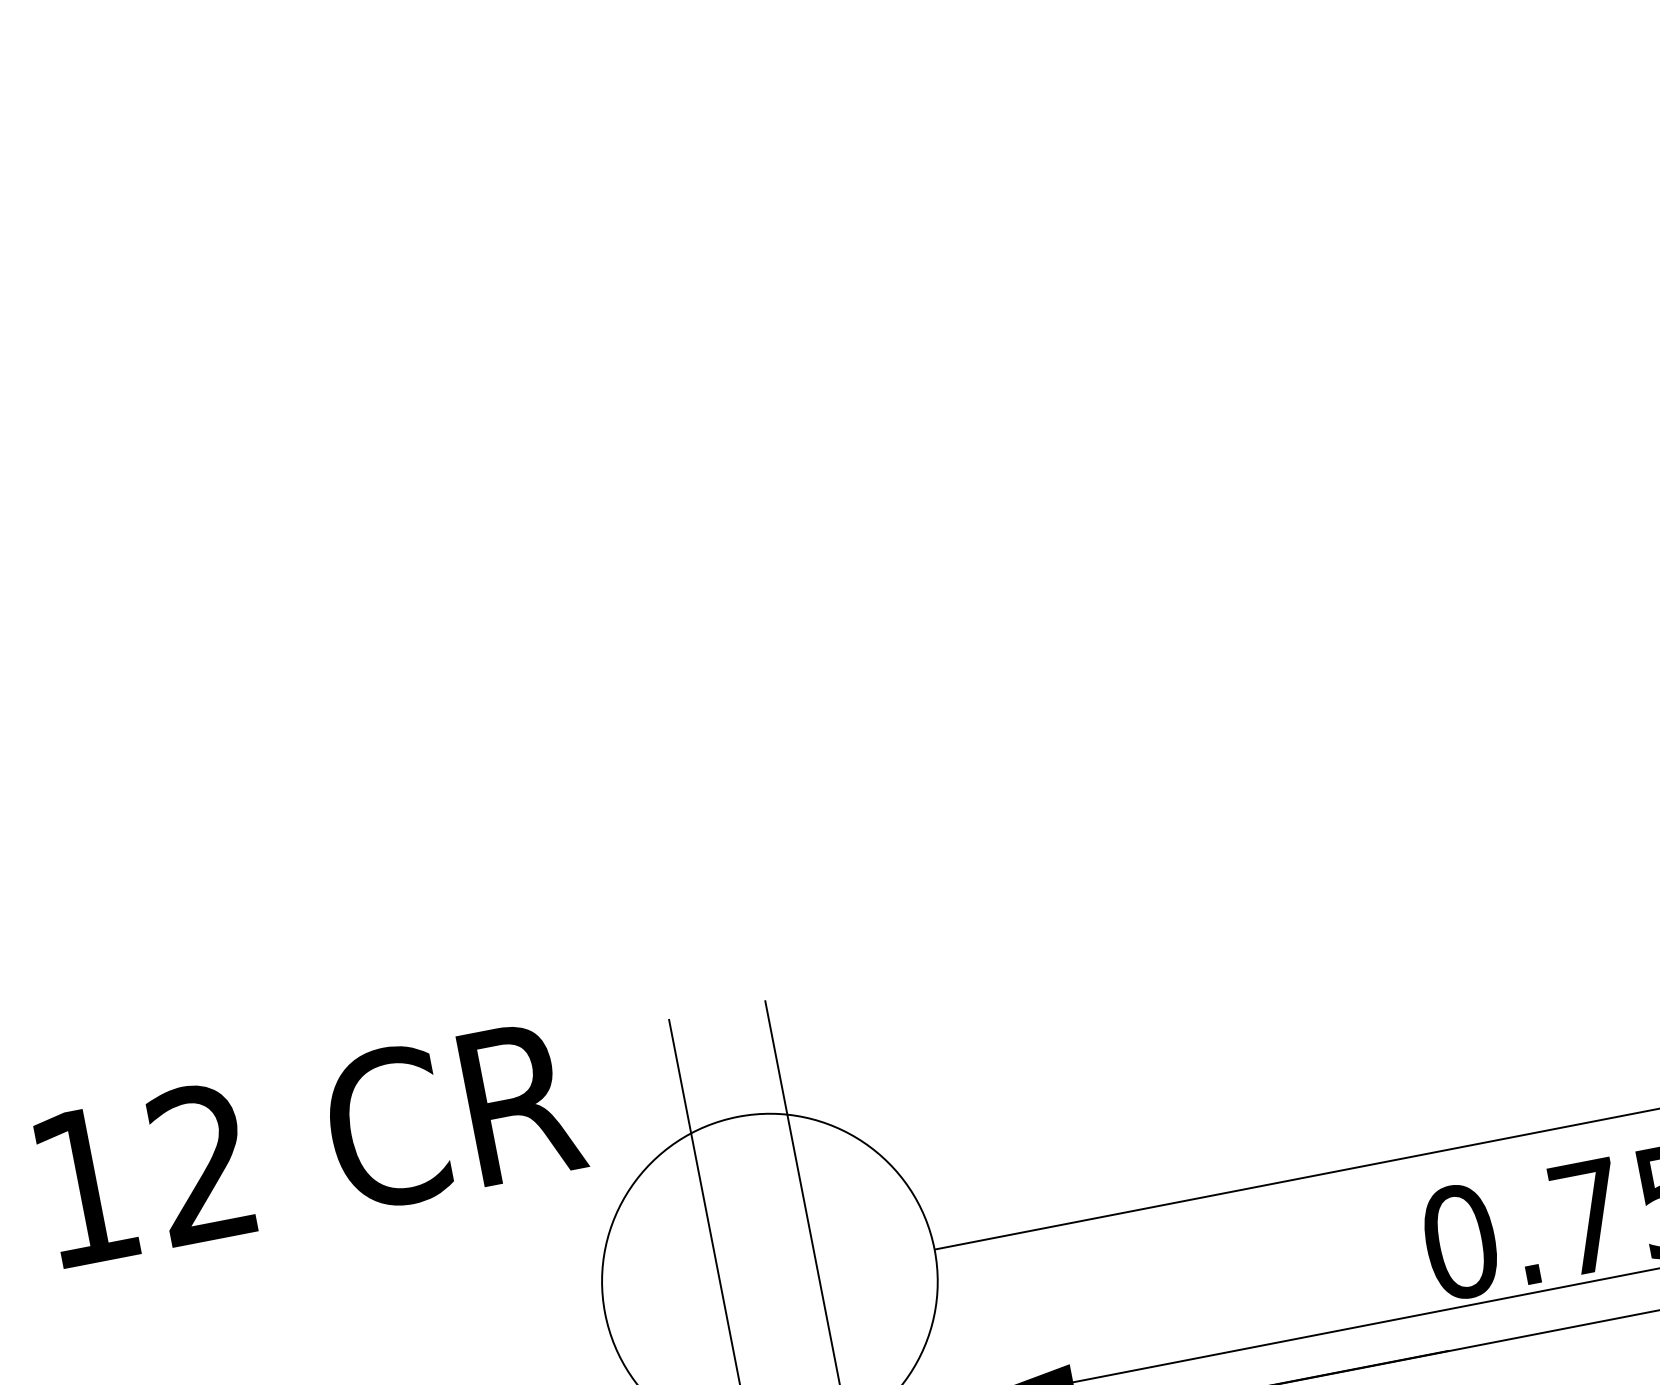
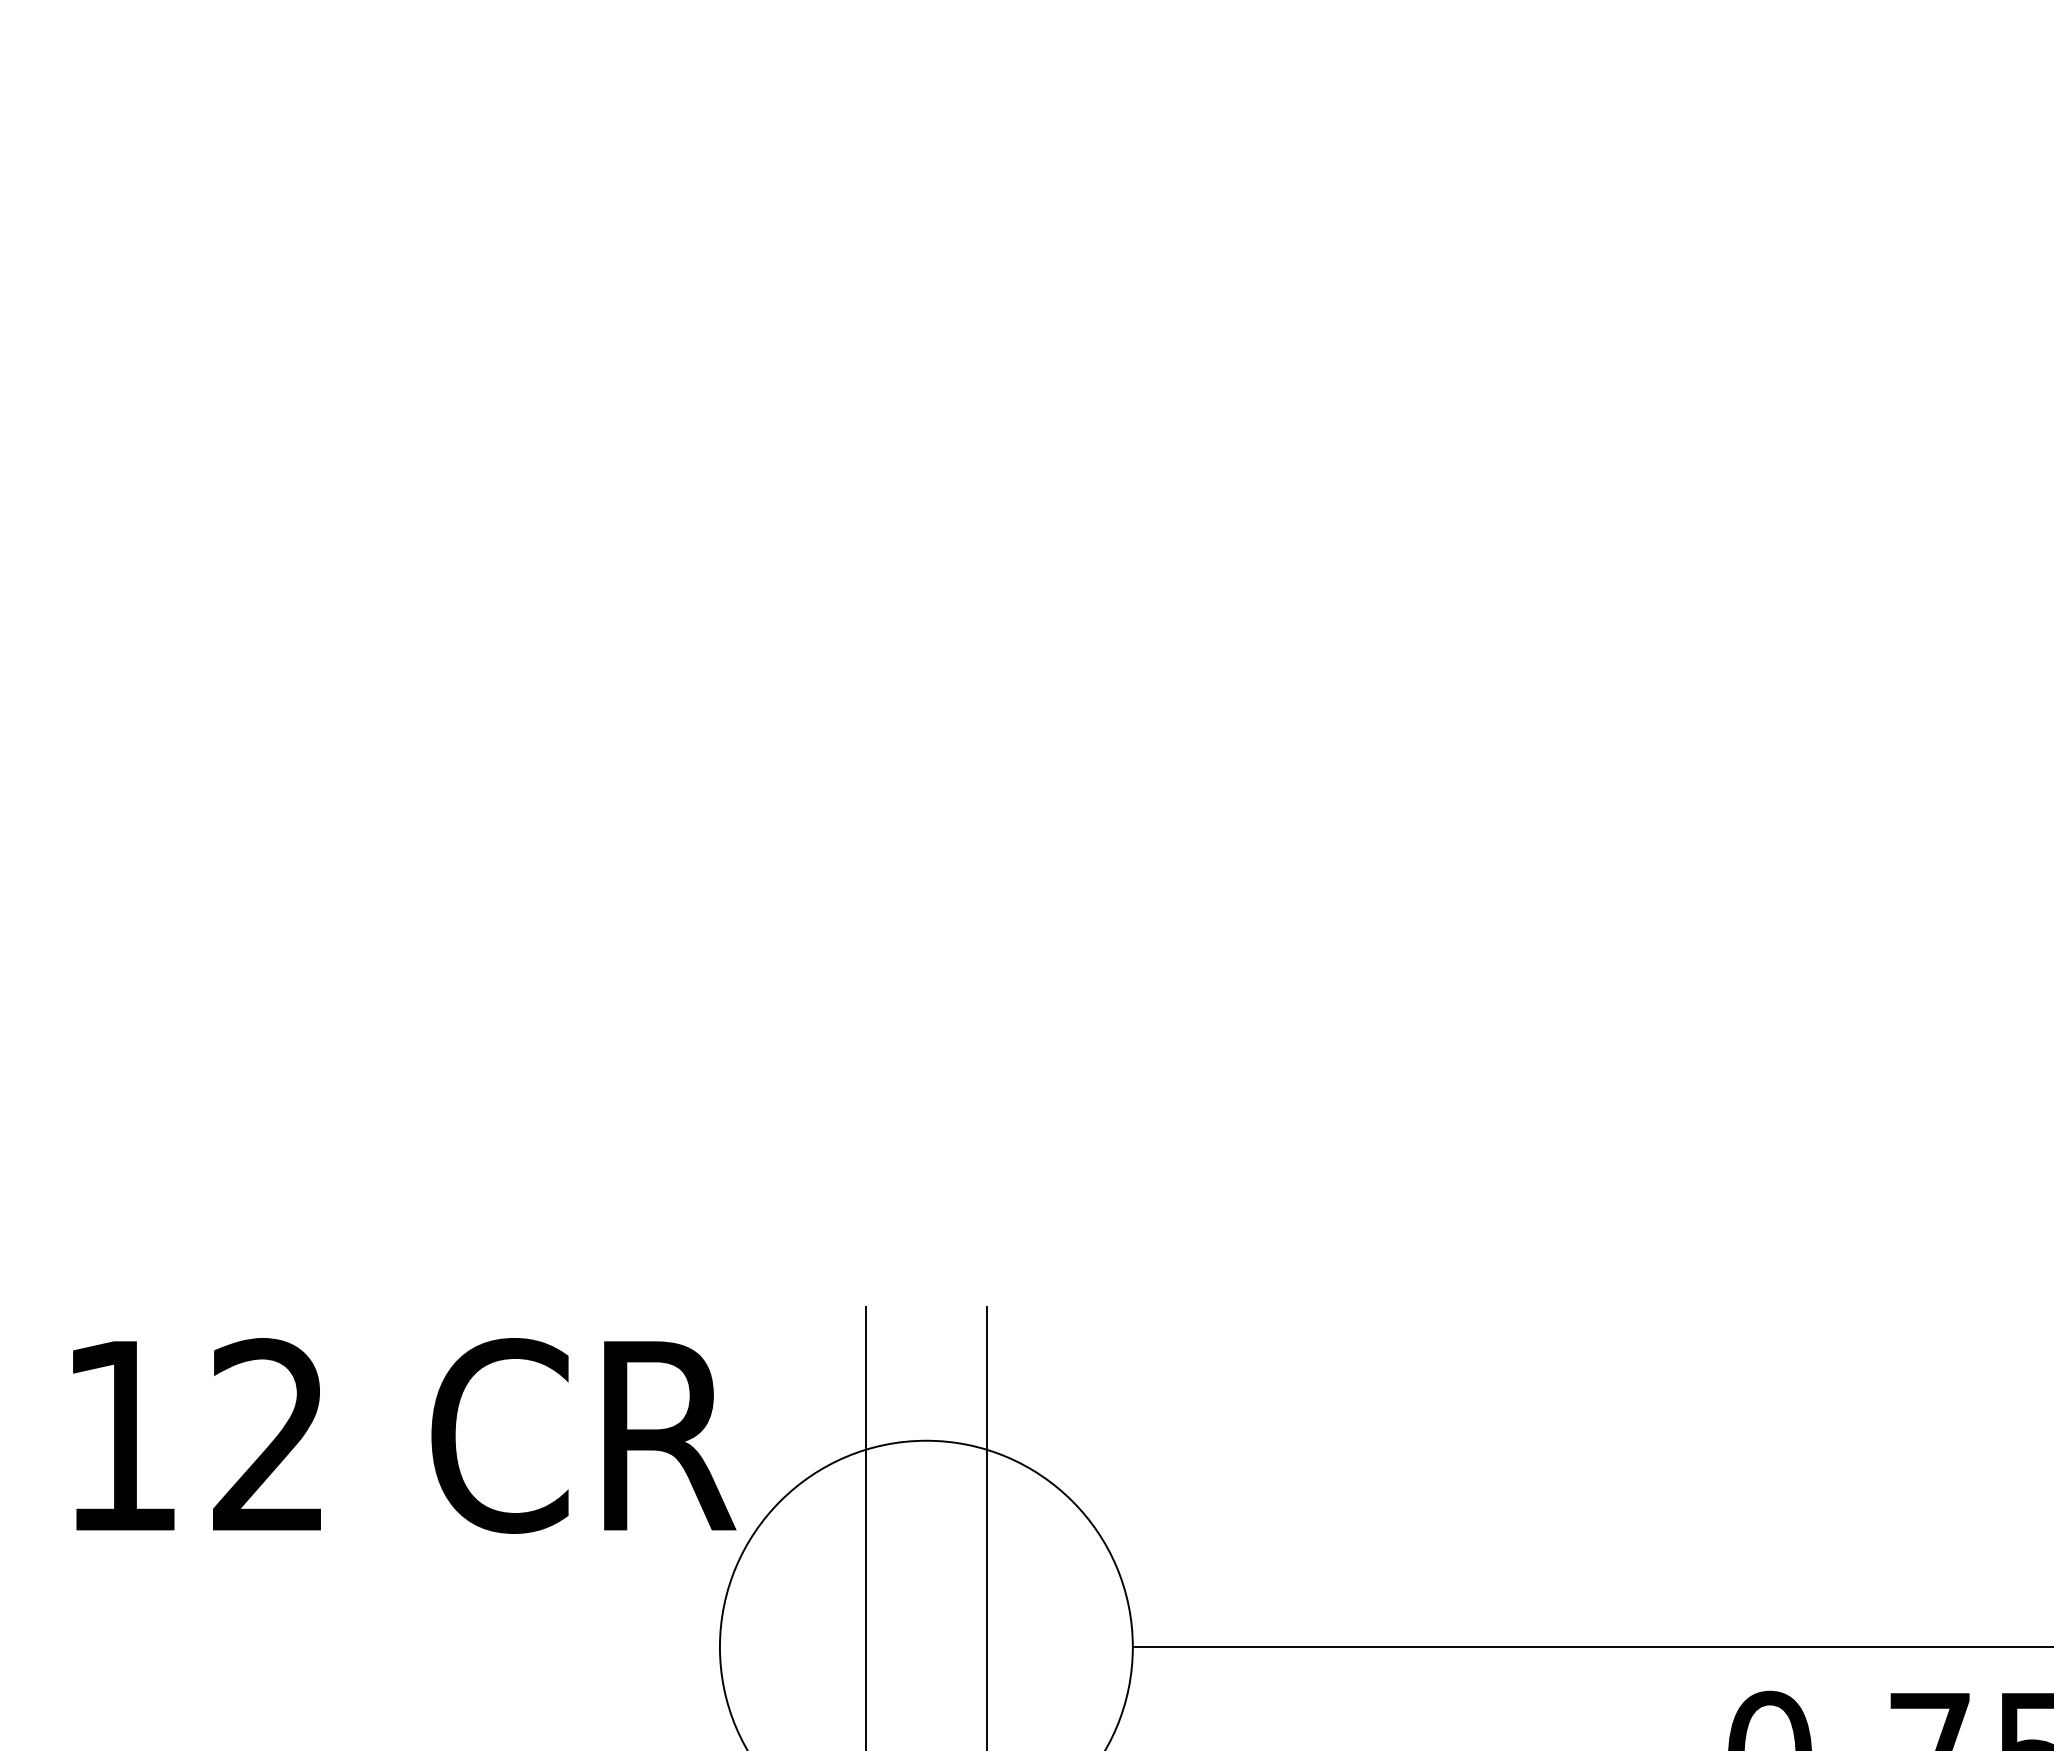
text: (310, 1142) -> (404, 1435), moved

